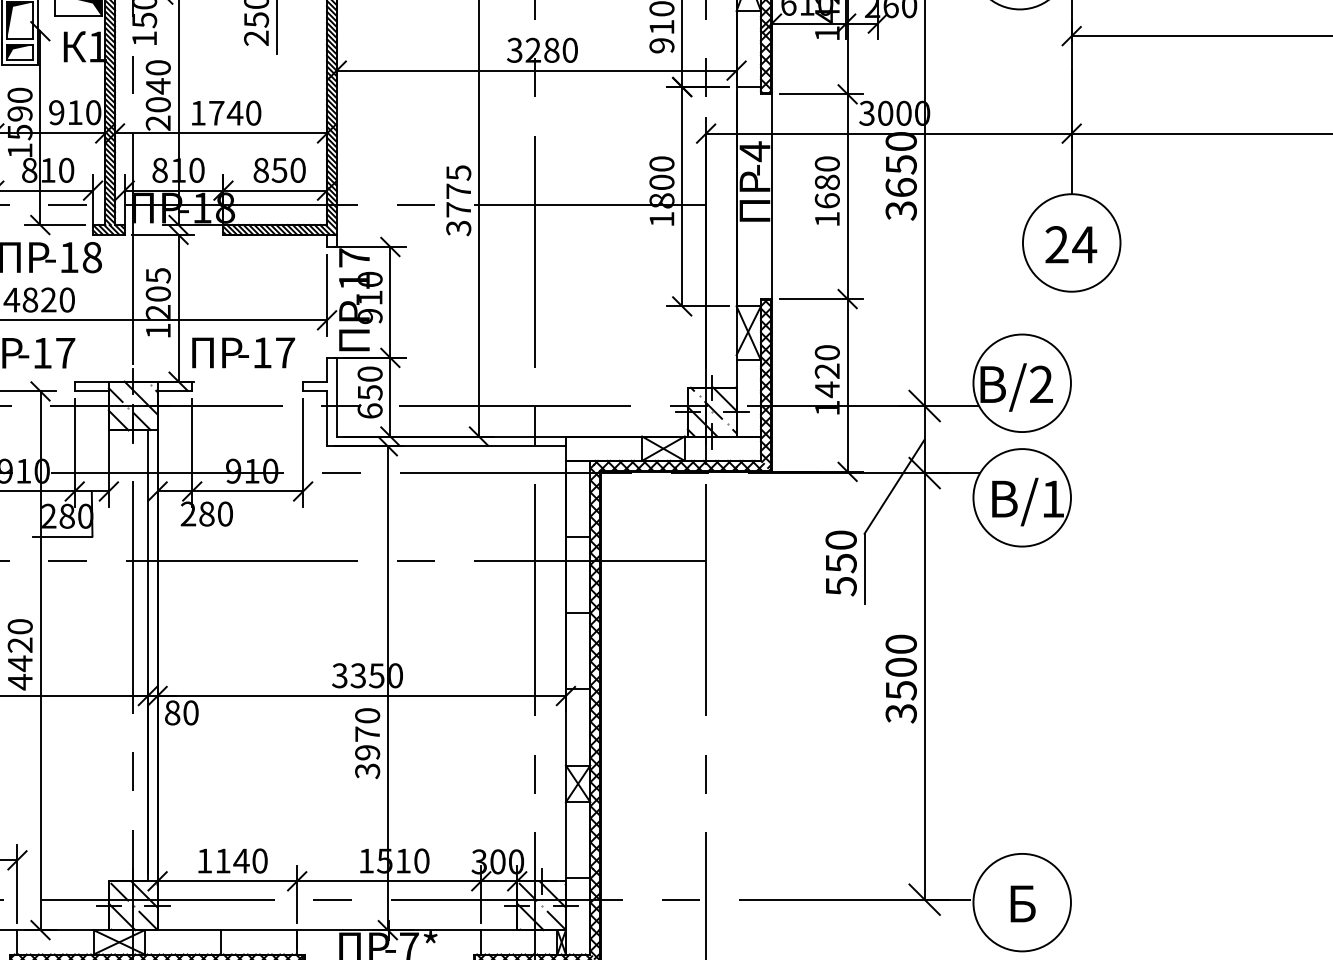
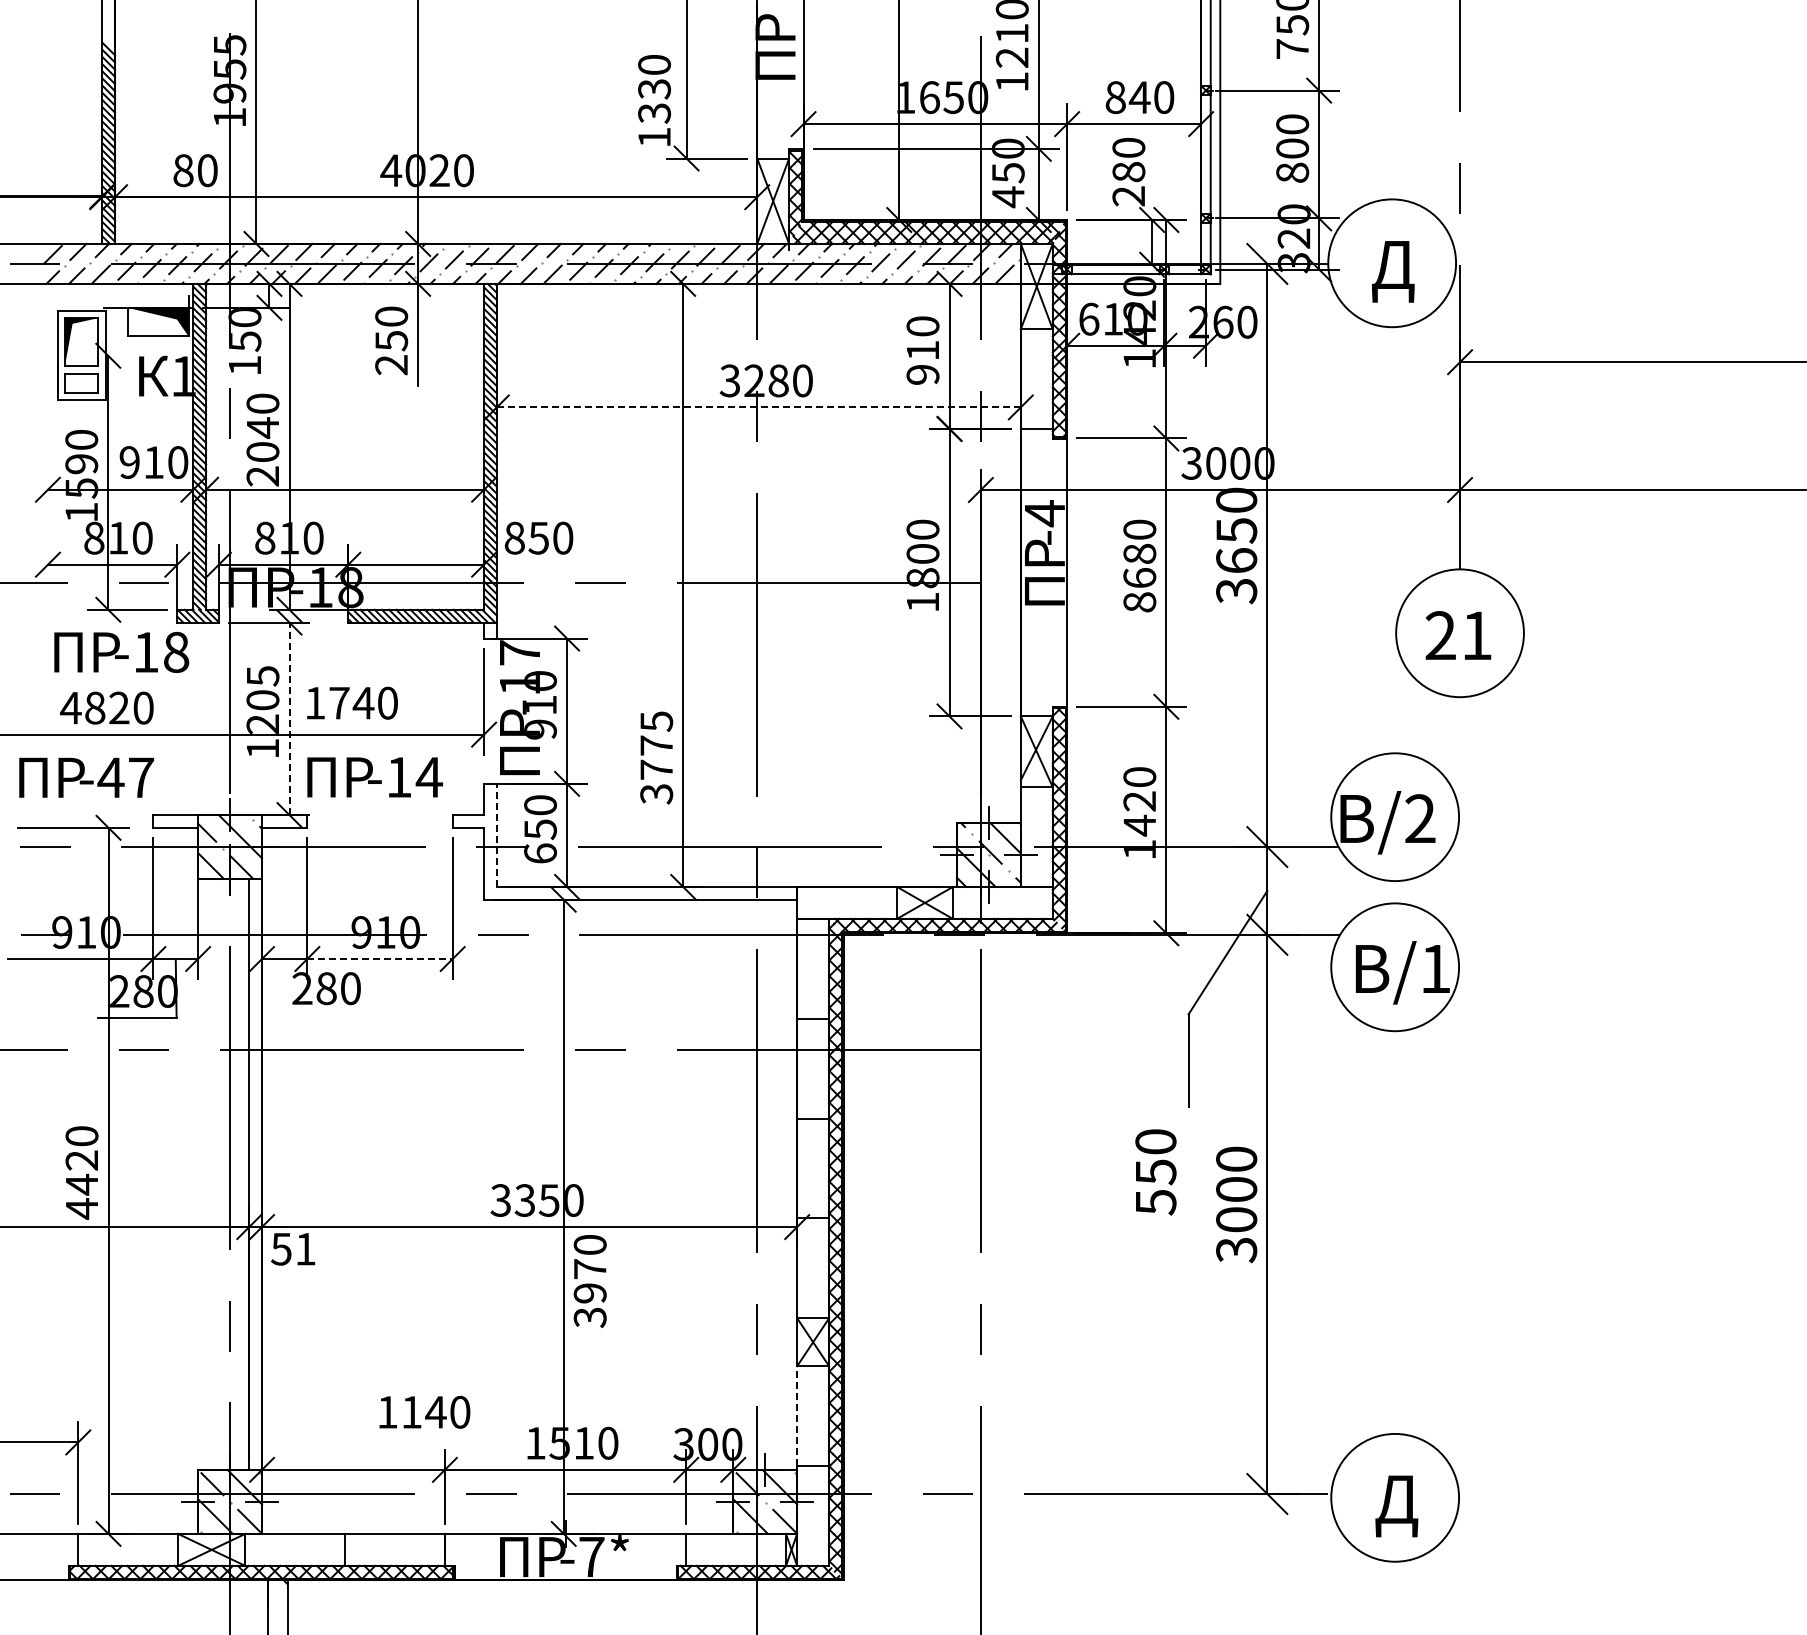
fill: (19, 52) -> (81, 383), removed
line: (536, 70) -> (758, 407), solid -> dashed
text: (226, 112) -> (352, 702), moved
text: (279, 169) -> (538, 537), moved
text: (458, 200) -> (656, 757), moved
text: (827, 219) -> (1139, 602), 1680 -> 8680
text: (1084, 244) -> (1476, 635), 24 -> 21
line: (178, 307) -> (289, 718), solid -> dashed
text: (42, 353) -> (110, 777), -17 -> -47
text: (285, 353) -> (429, 777), -17 -> -14
line: (336, 397) -> (496, 835), solid -> dashed
line: (248, 491) -> (380, 959), solid -> dashed
text: (840, 563) -> (1155, 1172), moved
text: (901, 691) -> (1236, 1220), 3500 -> 3000
text: (181, 712) -> (293, 1248), 80 -> 51
text: (367, 743) -> (589, 1281), moved
line: (566, 840) -> (797, 1416), solid -> dashed
text: (232, 860) -> (424, 1411), moved
text: (1023, 909) -> (1396, 1506), Б -> Д

